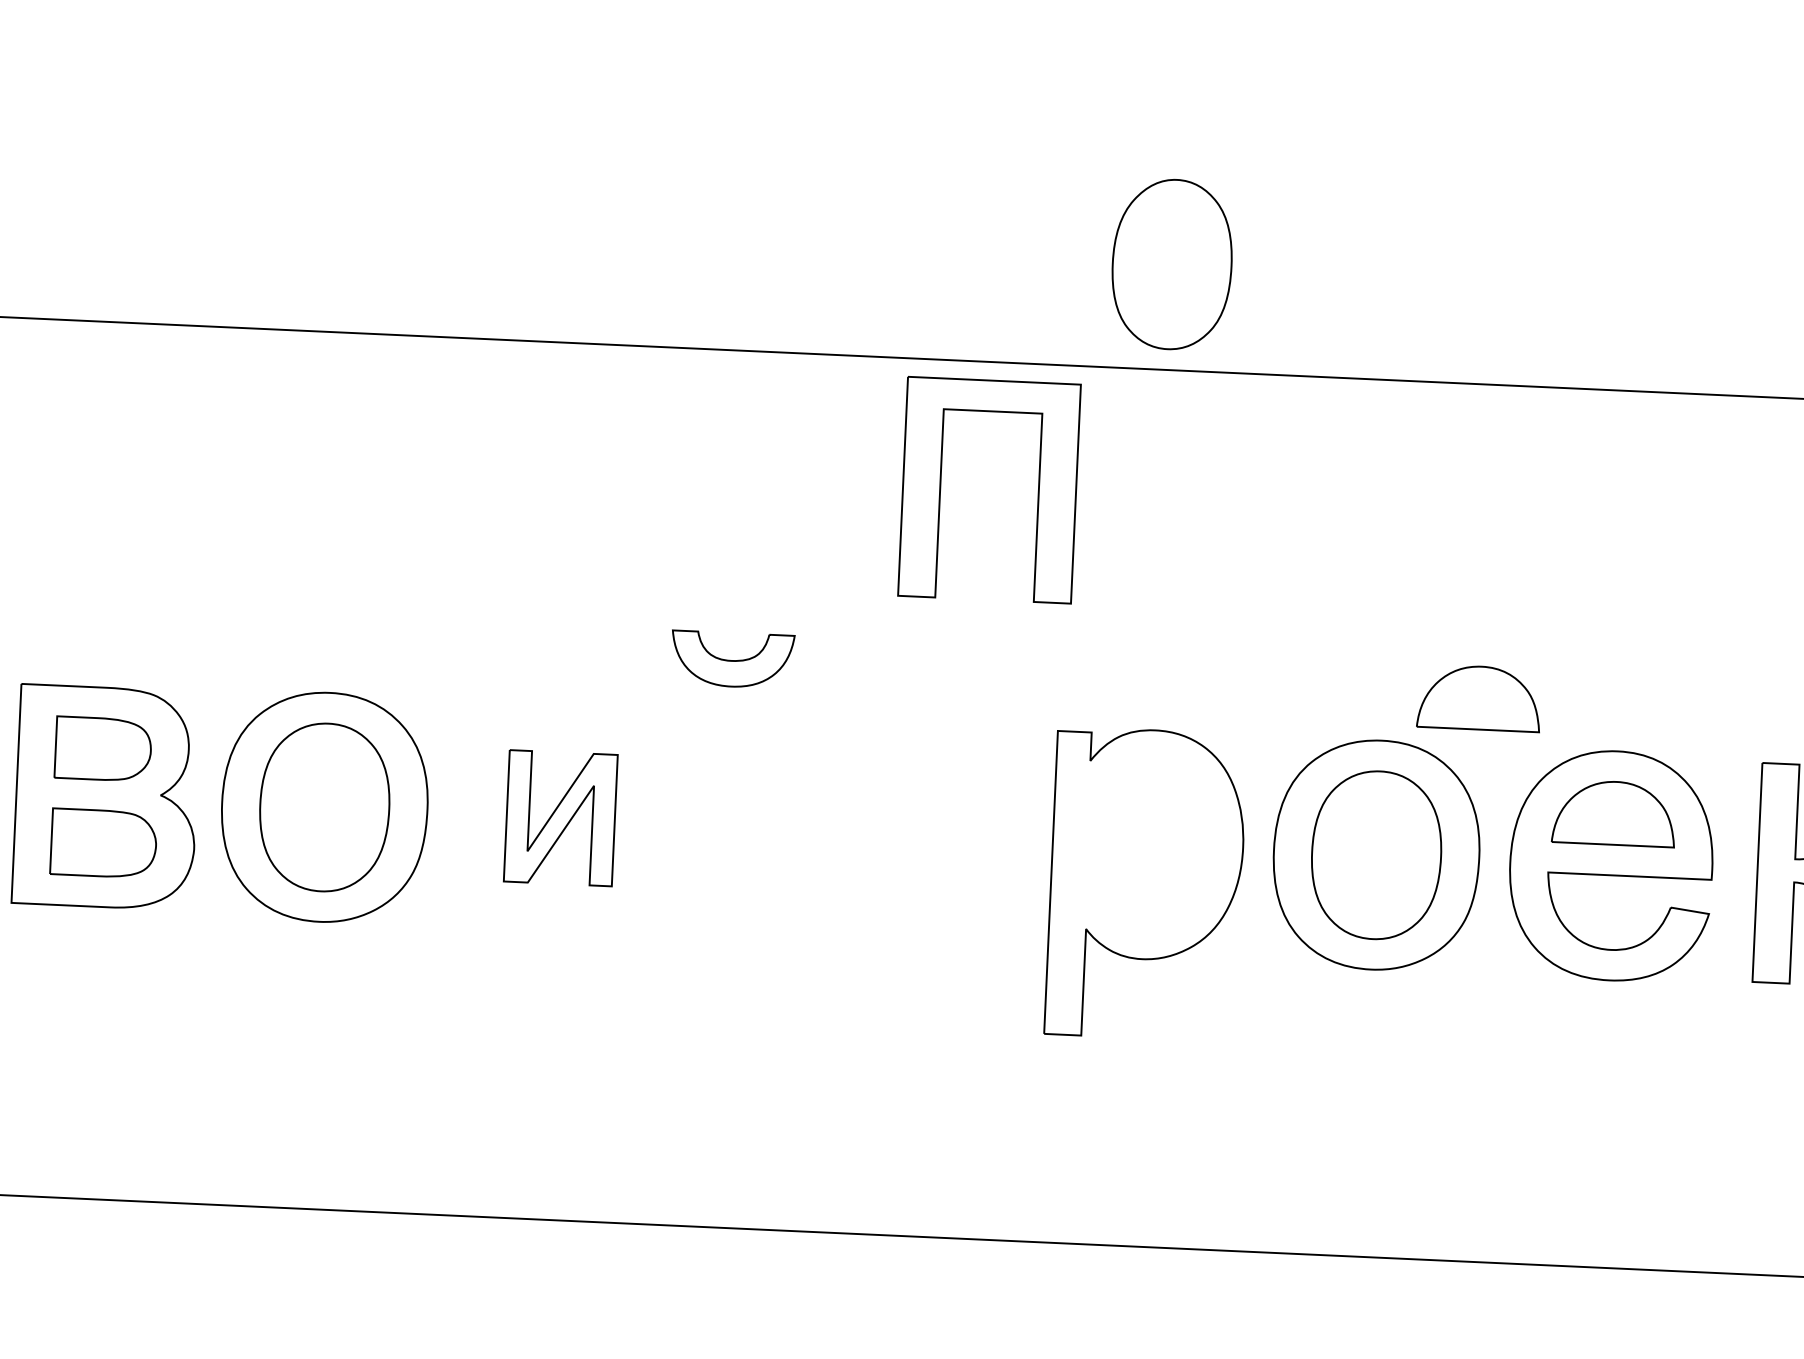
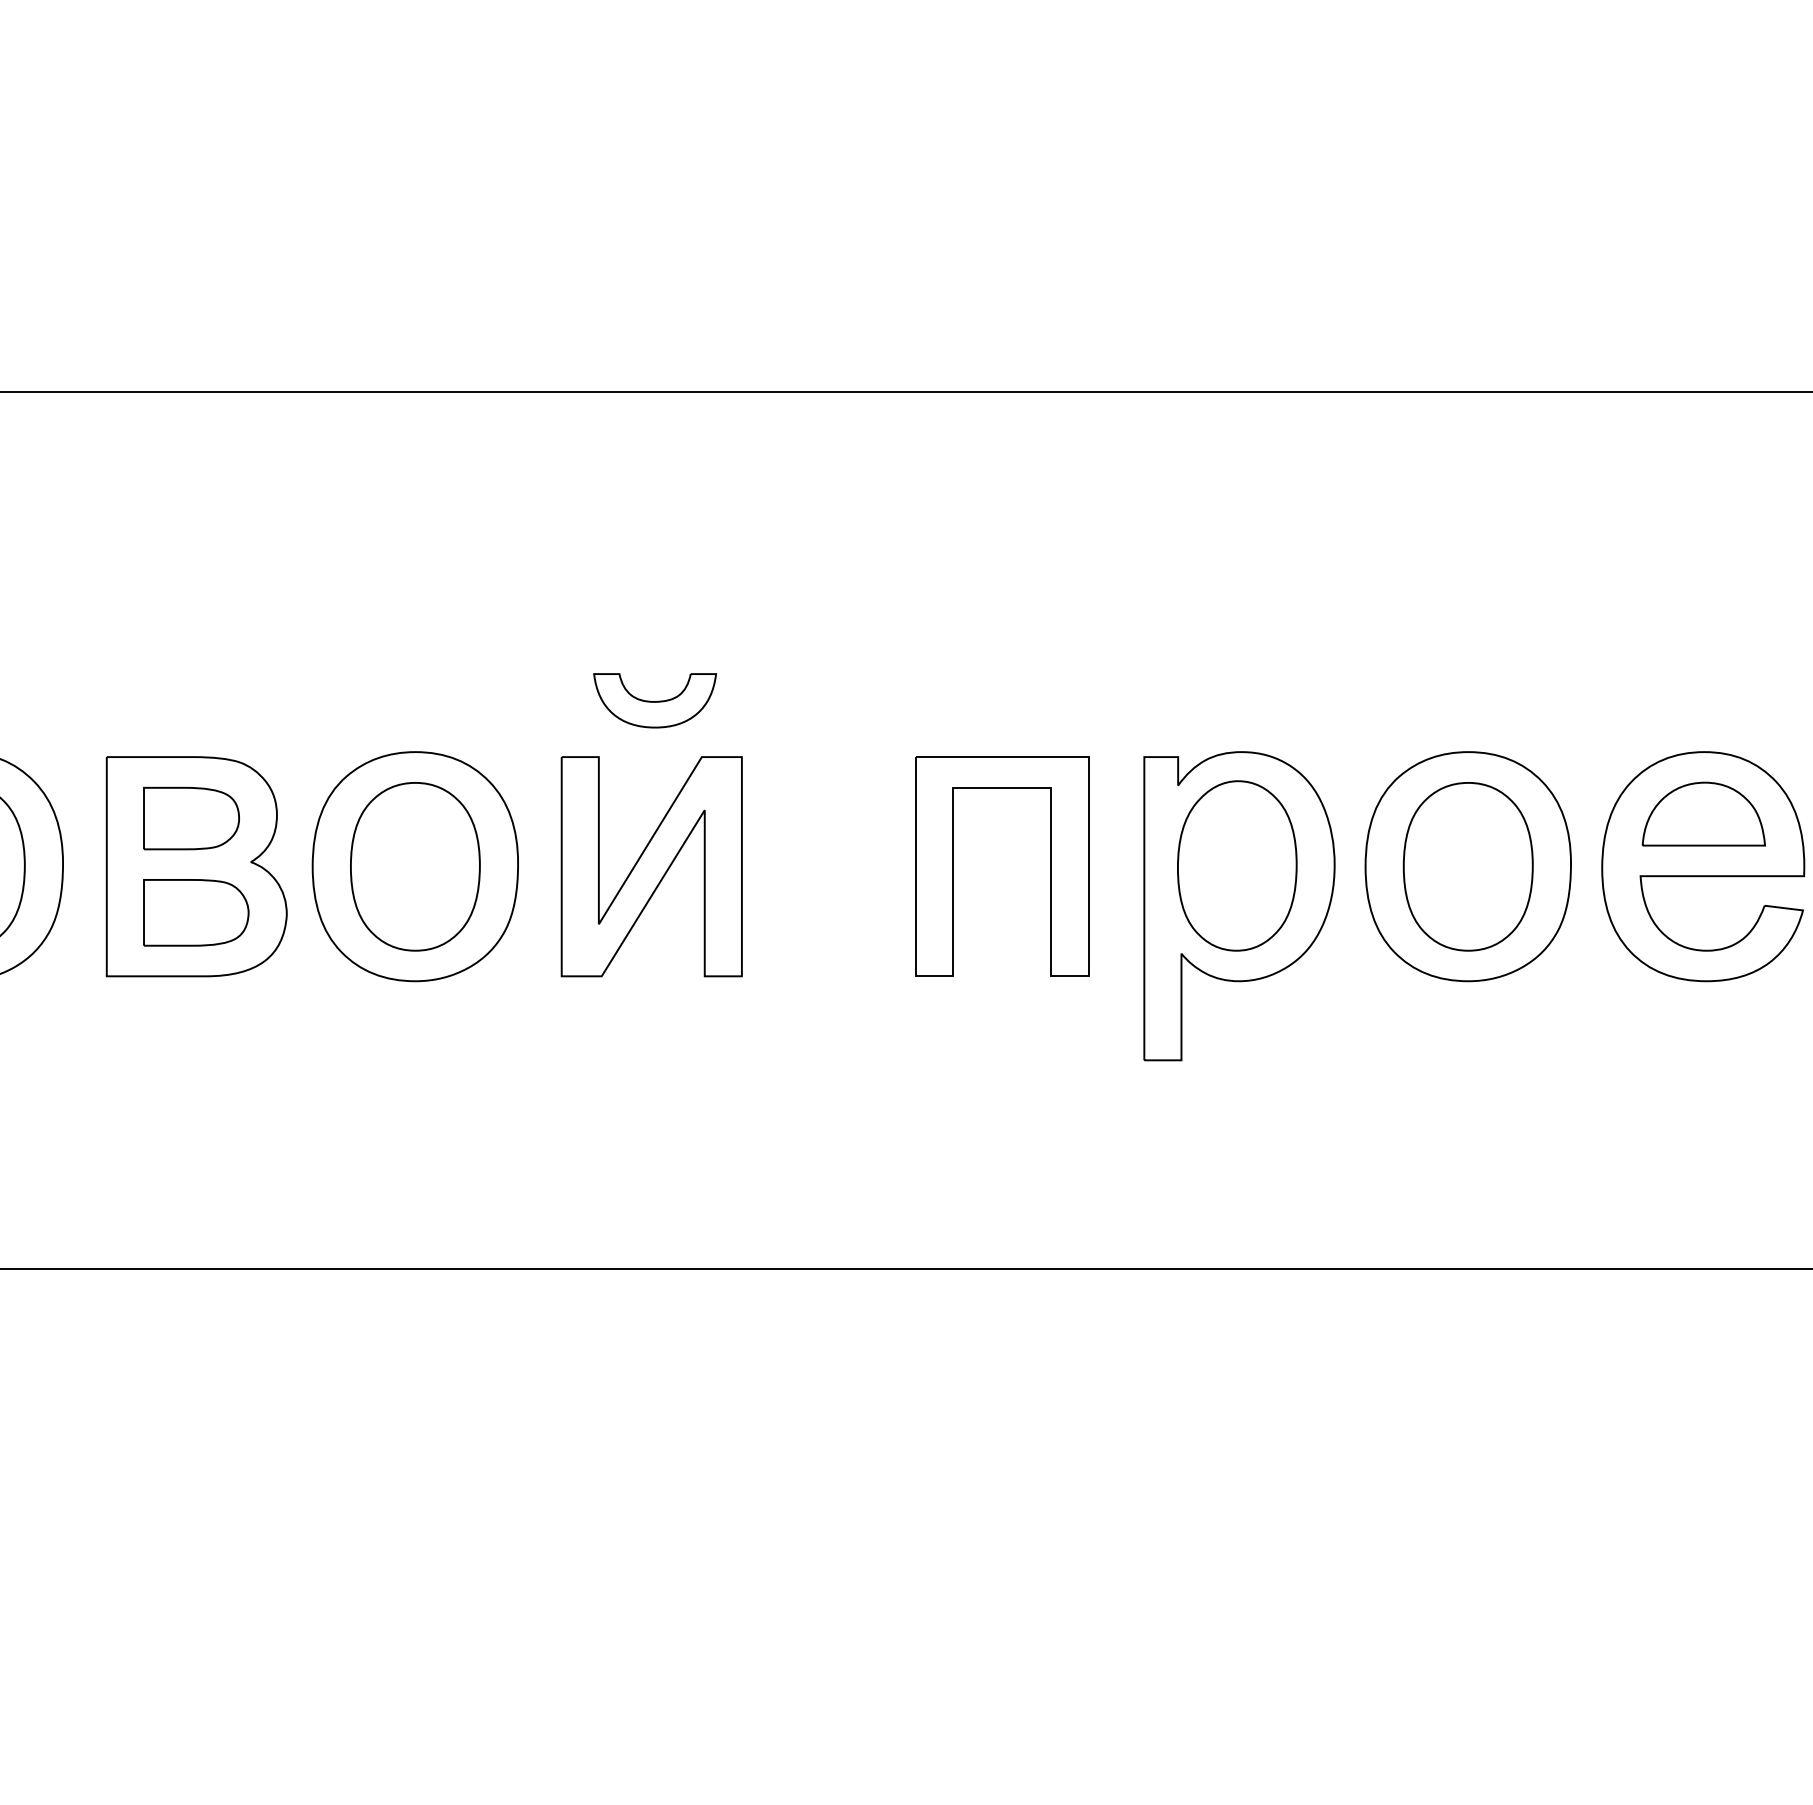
part: (1172, 264) -> (1237, 865), moved
part: (1037, 492) -> (1050, 866), moved
part: (733, 659) -> (655, 700), moved
part: (1479, 697) -> (1563, 704), removed
part: (560, 817) -> (651, 866), size x1.67

